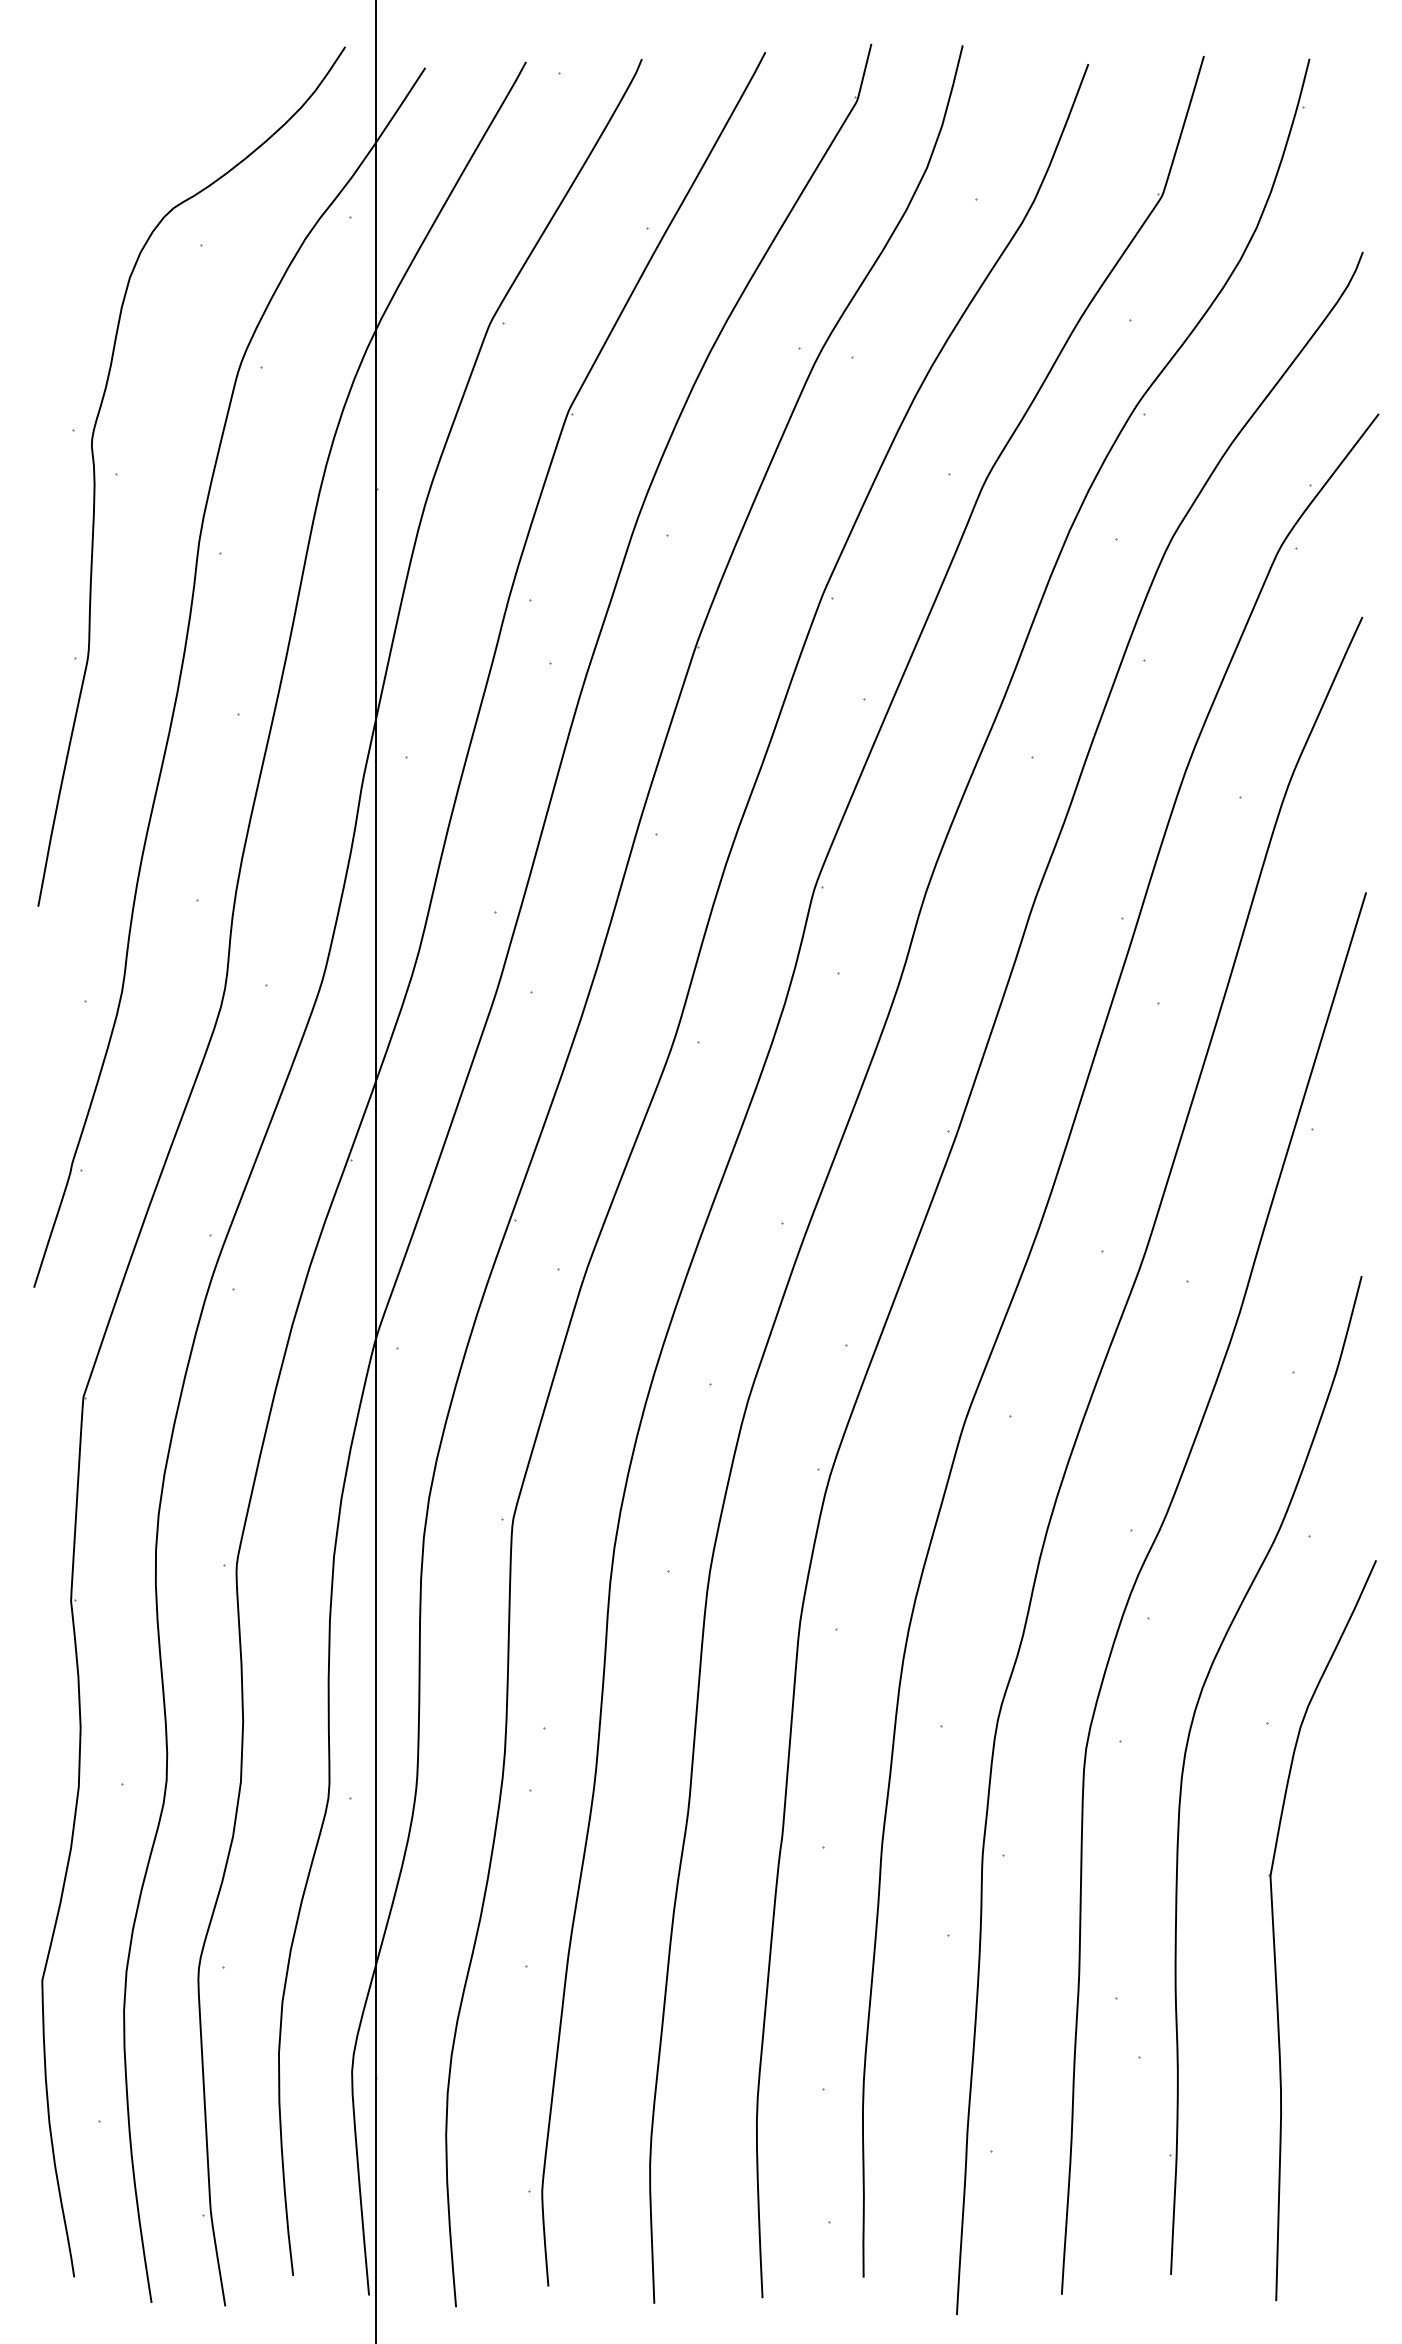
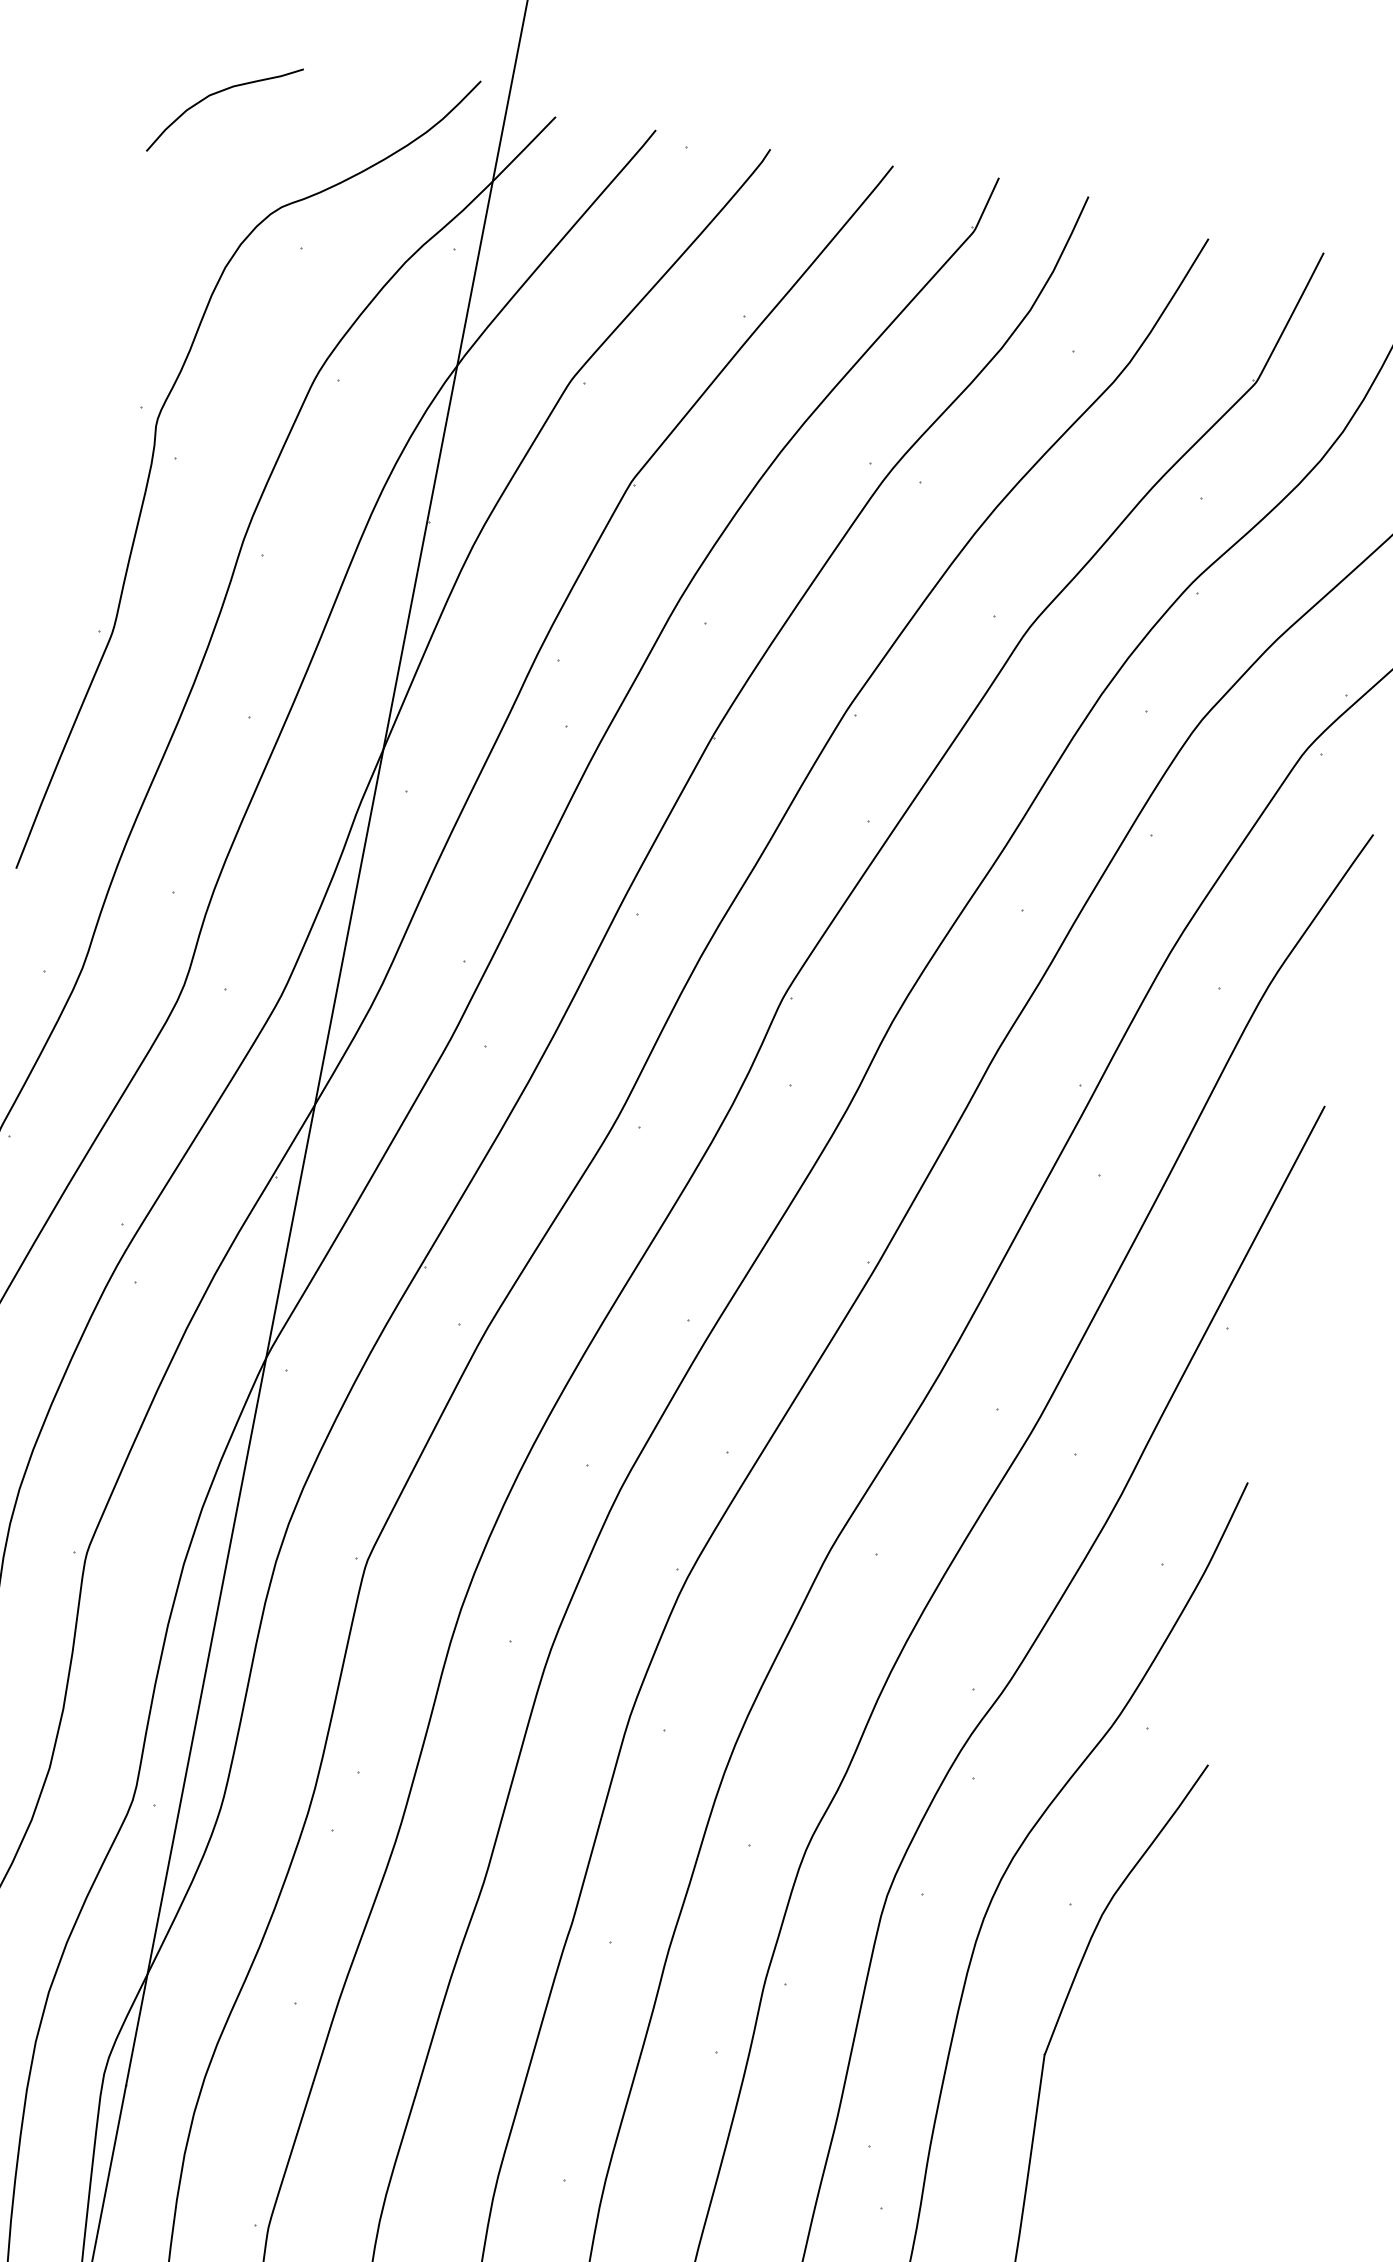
curve: (88, 109) -> (216, 94), added

